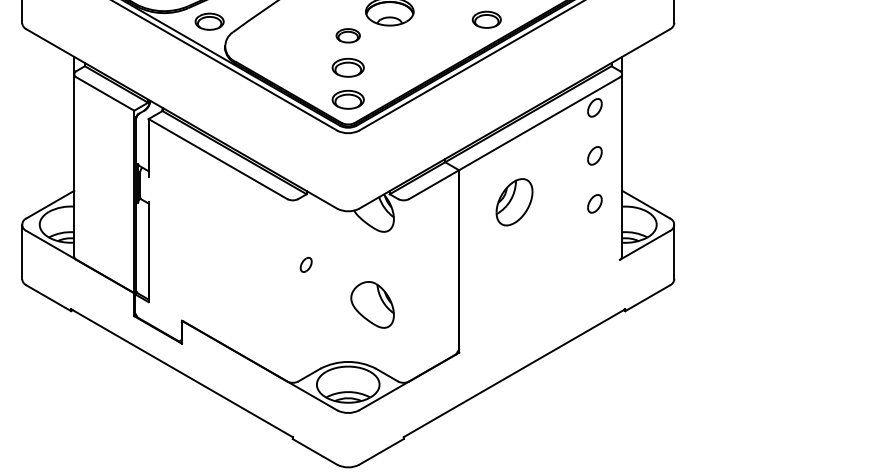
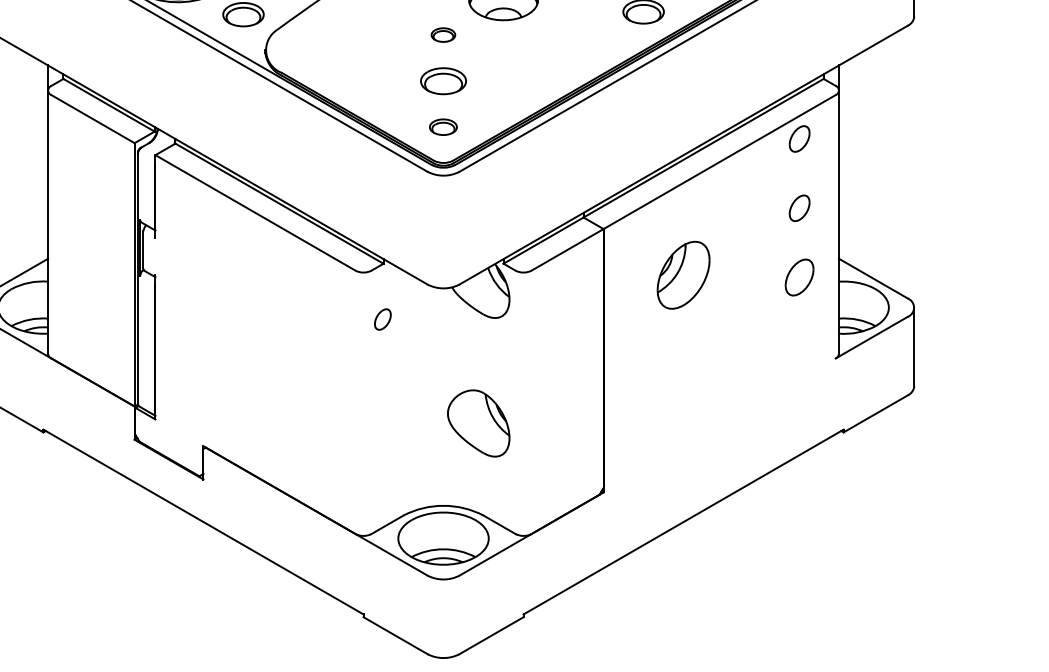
part: (347, 35) -> (442, 34), size x0.7
part: (347, 99) -> (442, 126), size x0.6
part: (594, 203) -> (799, 277), size x1.4
part: (305, 264) -> (381, 318), moved

